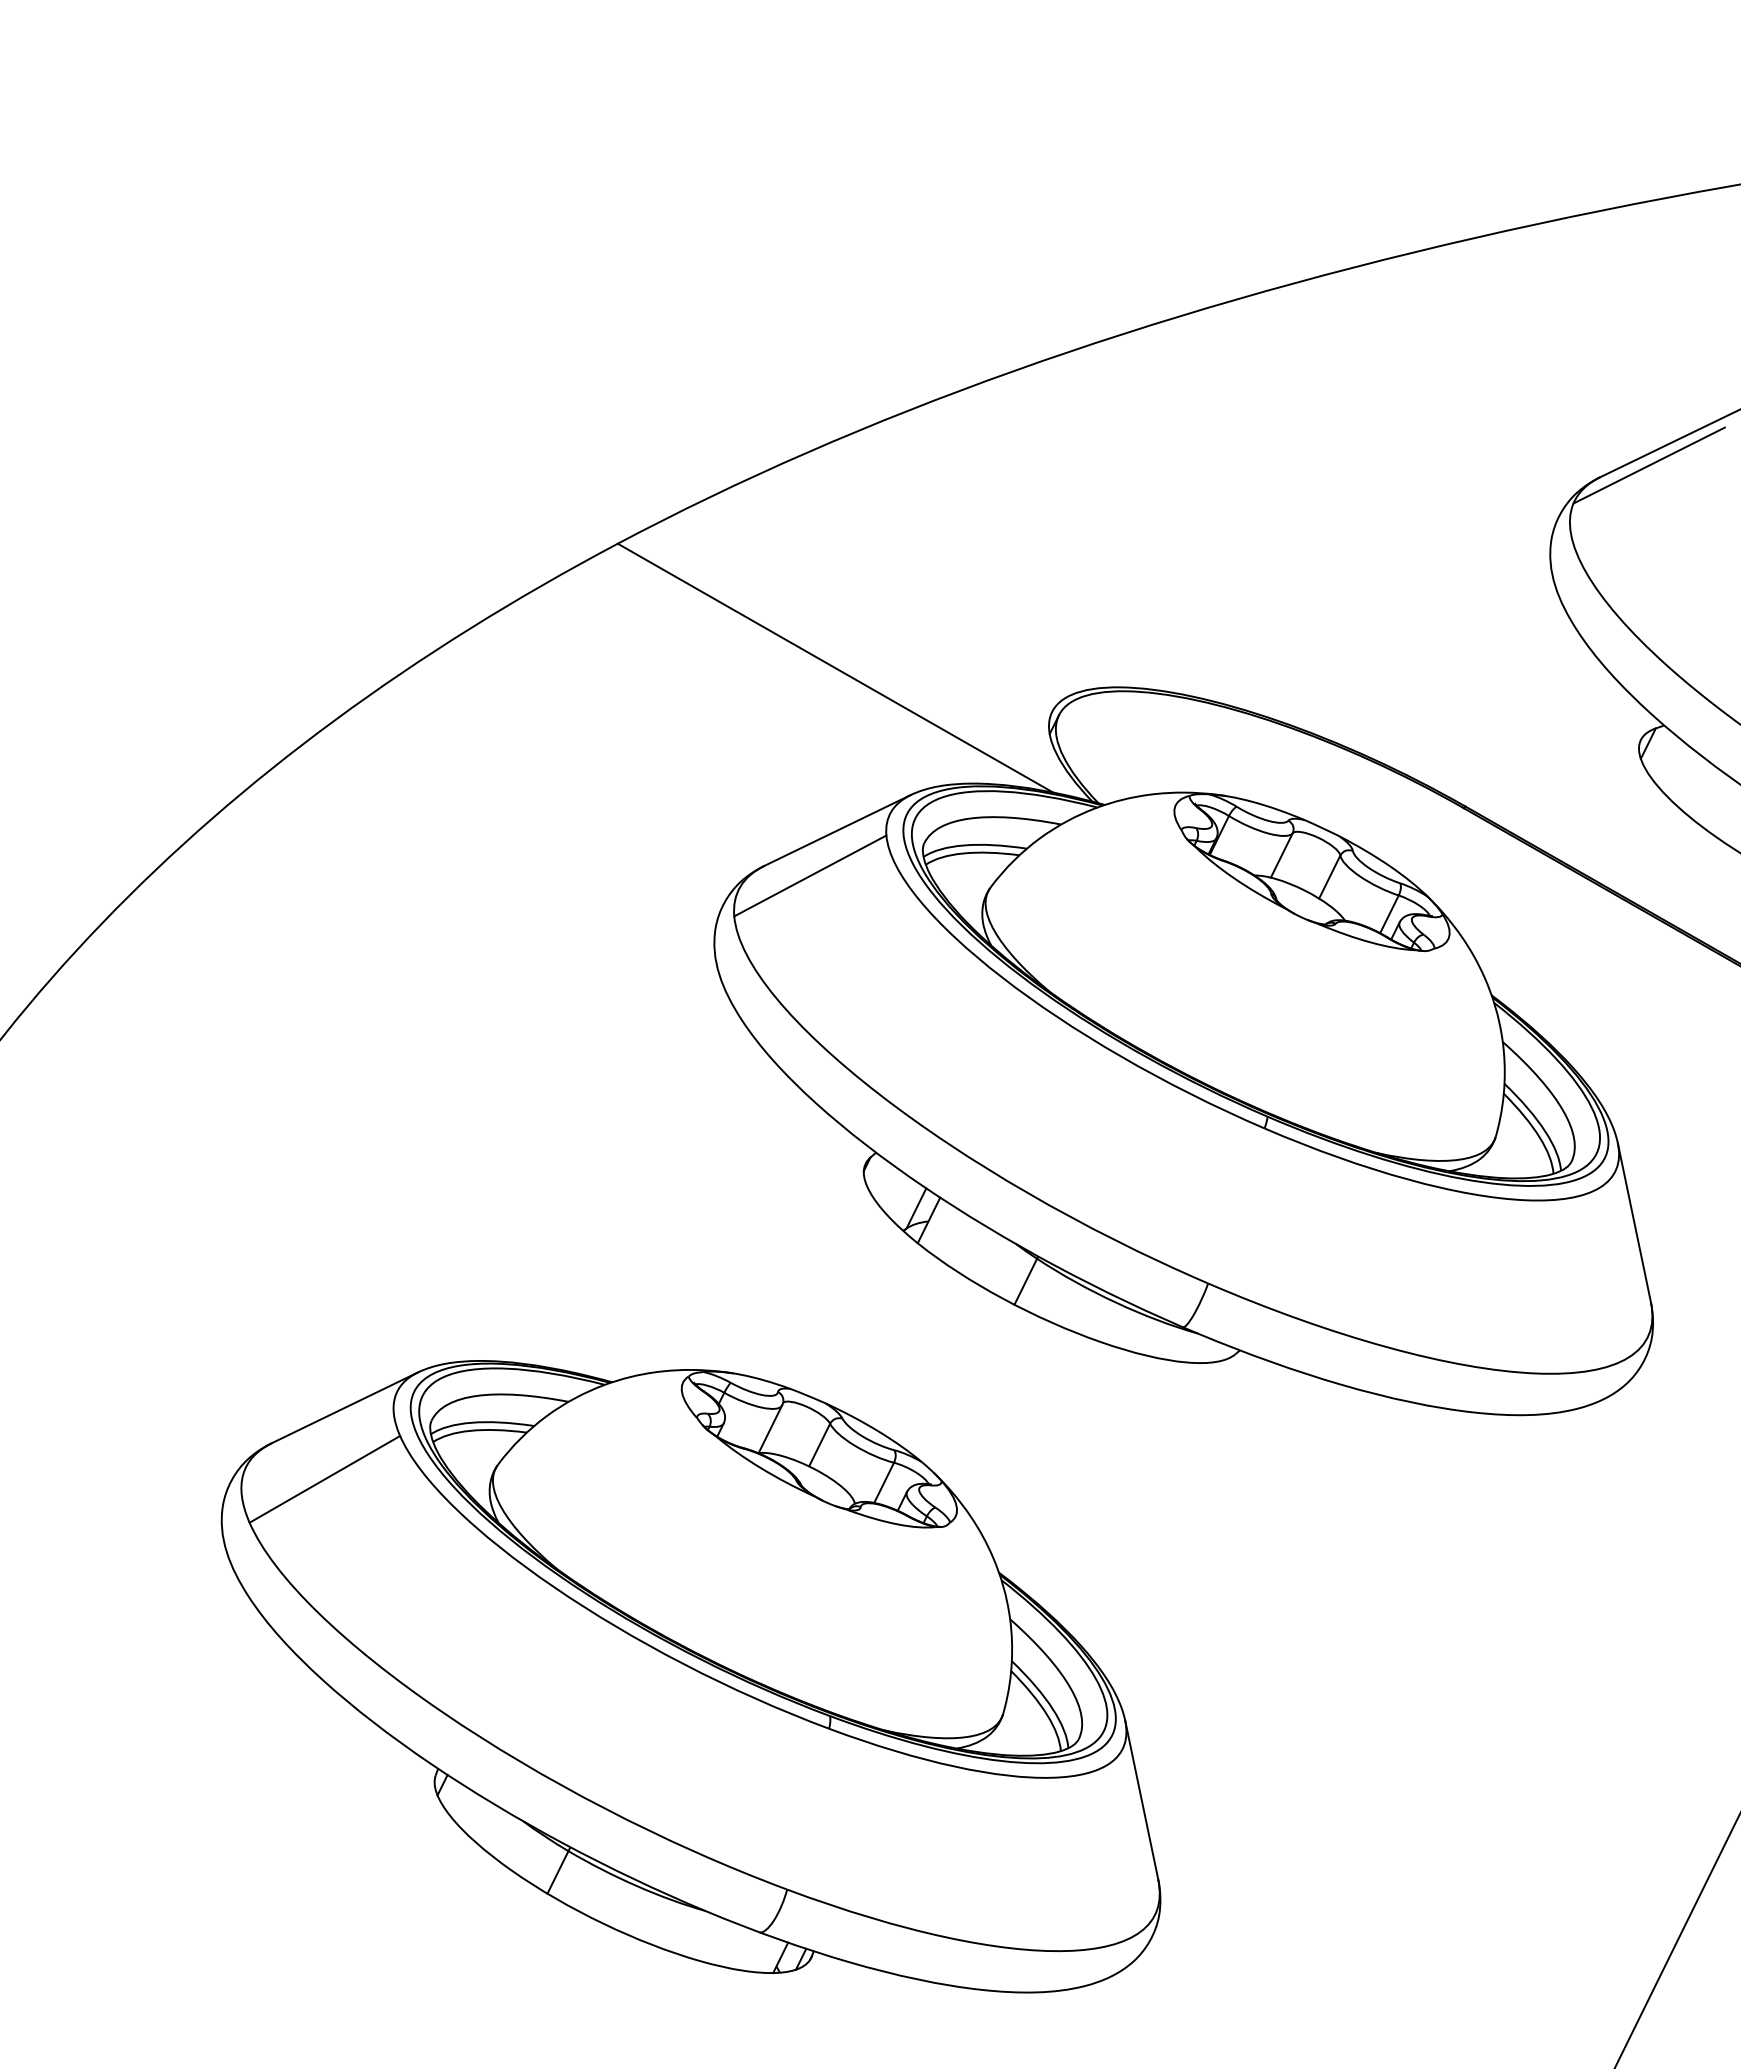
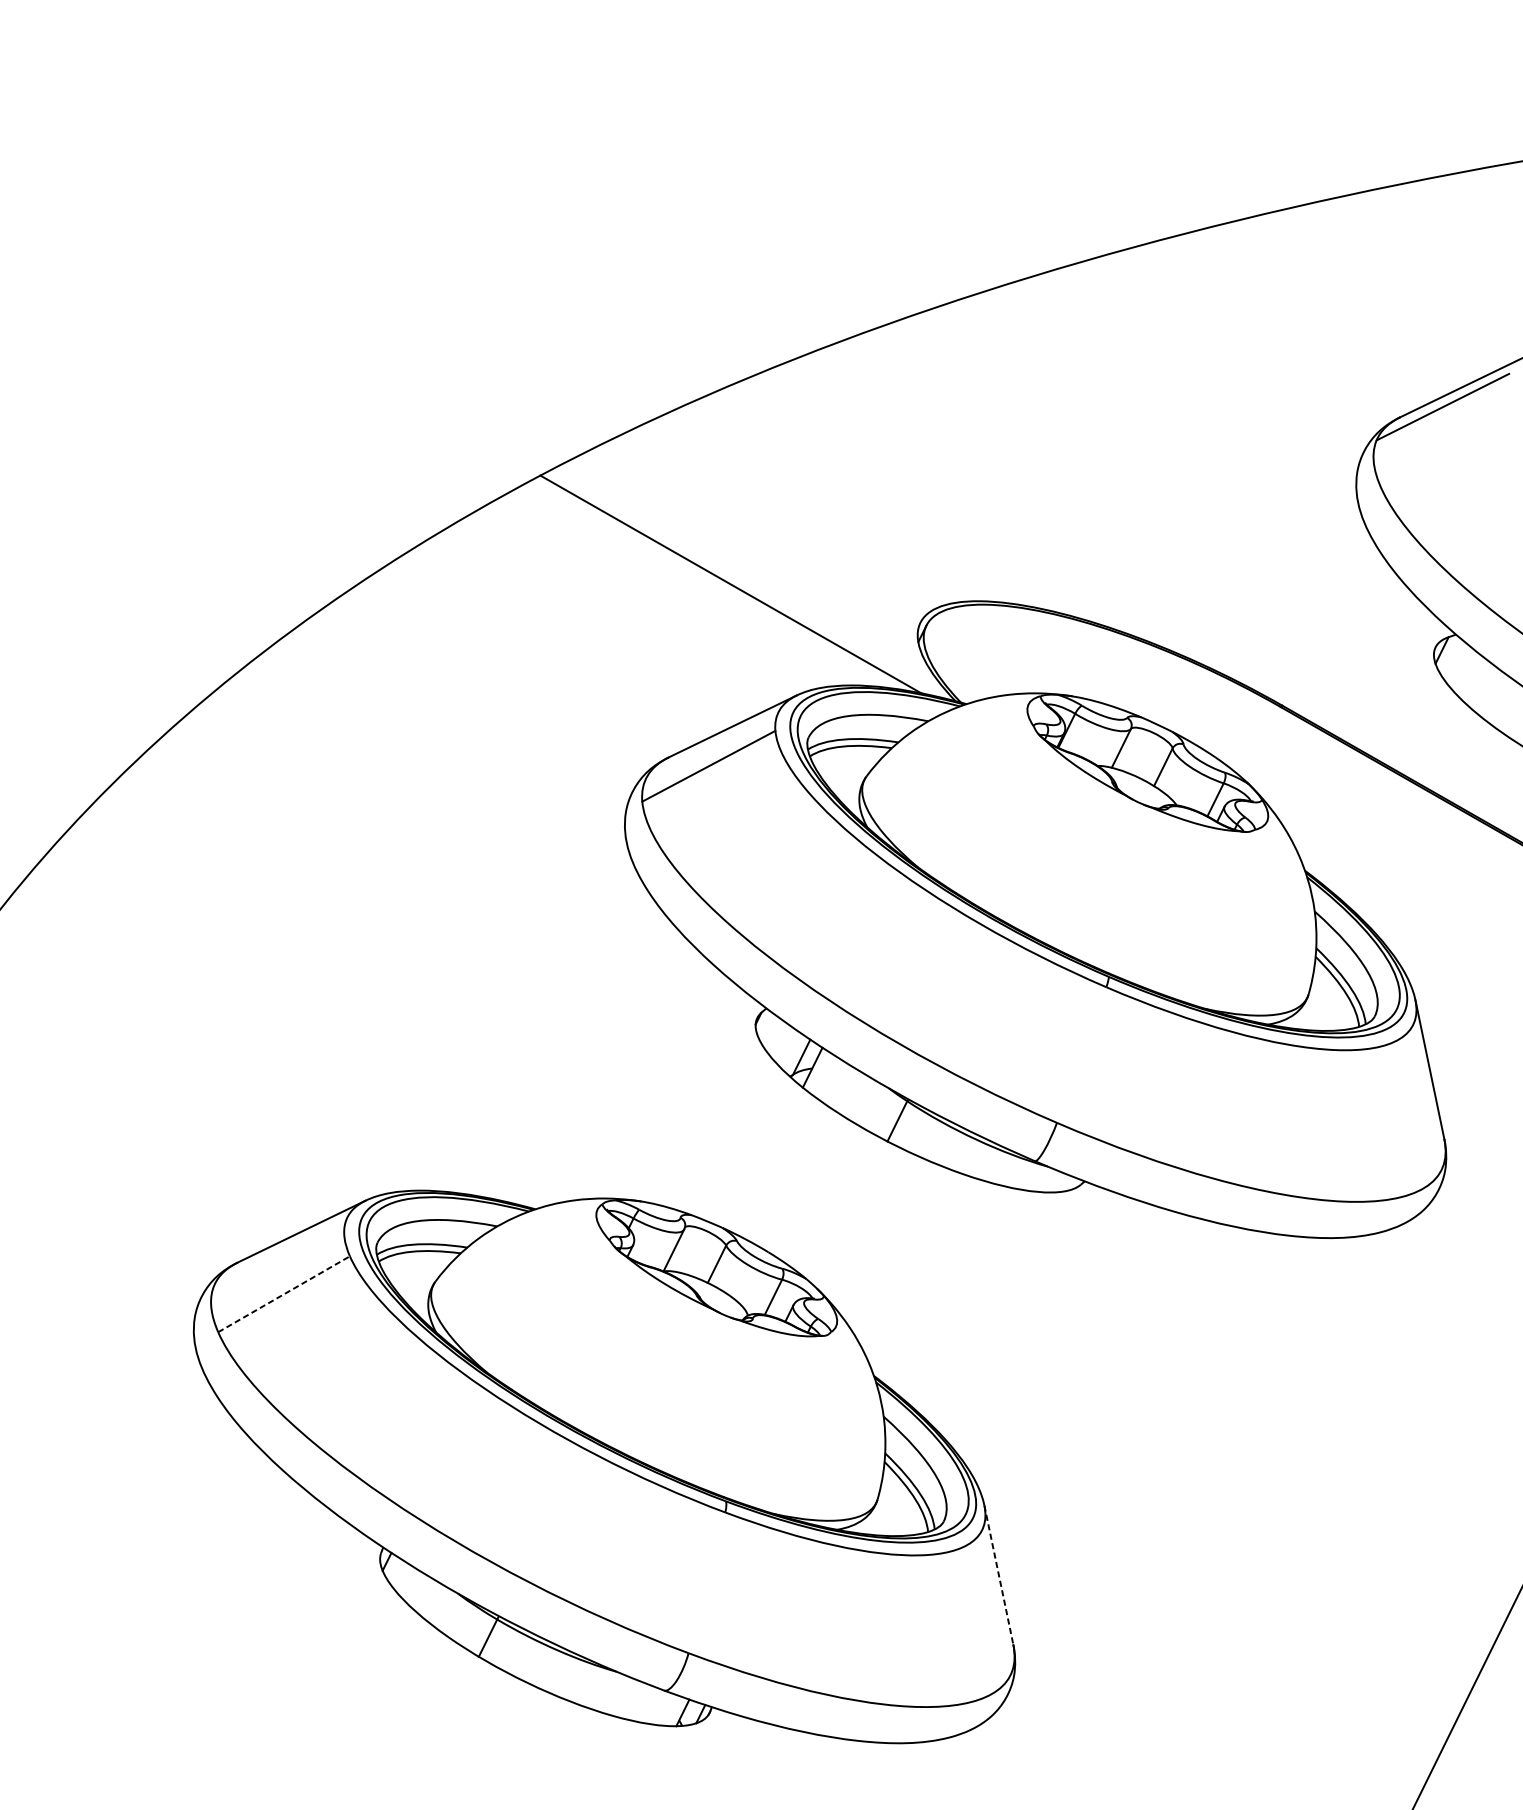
line: (324, 1479) -> (283, 1294), solid -> dashed
line: (1141, 1800) -> (998, 1575), solid -> dashed

